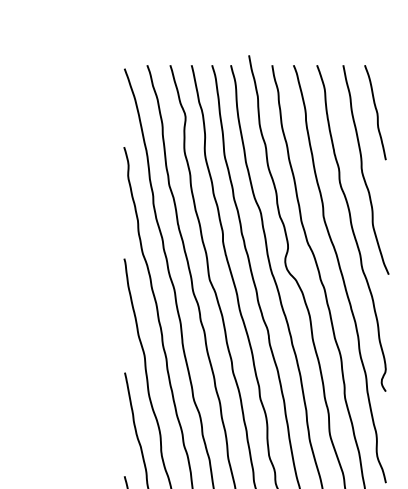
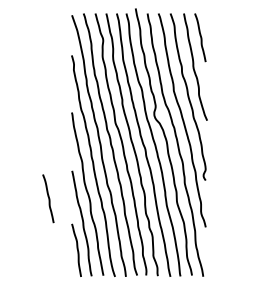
curve: (78, 426) -> (48, 198), added

